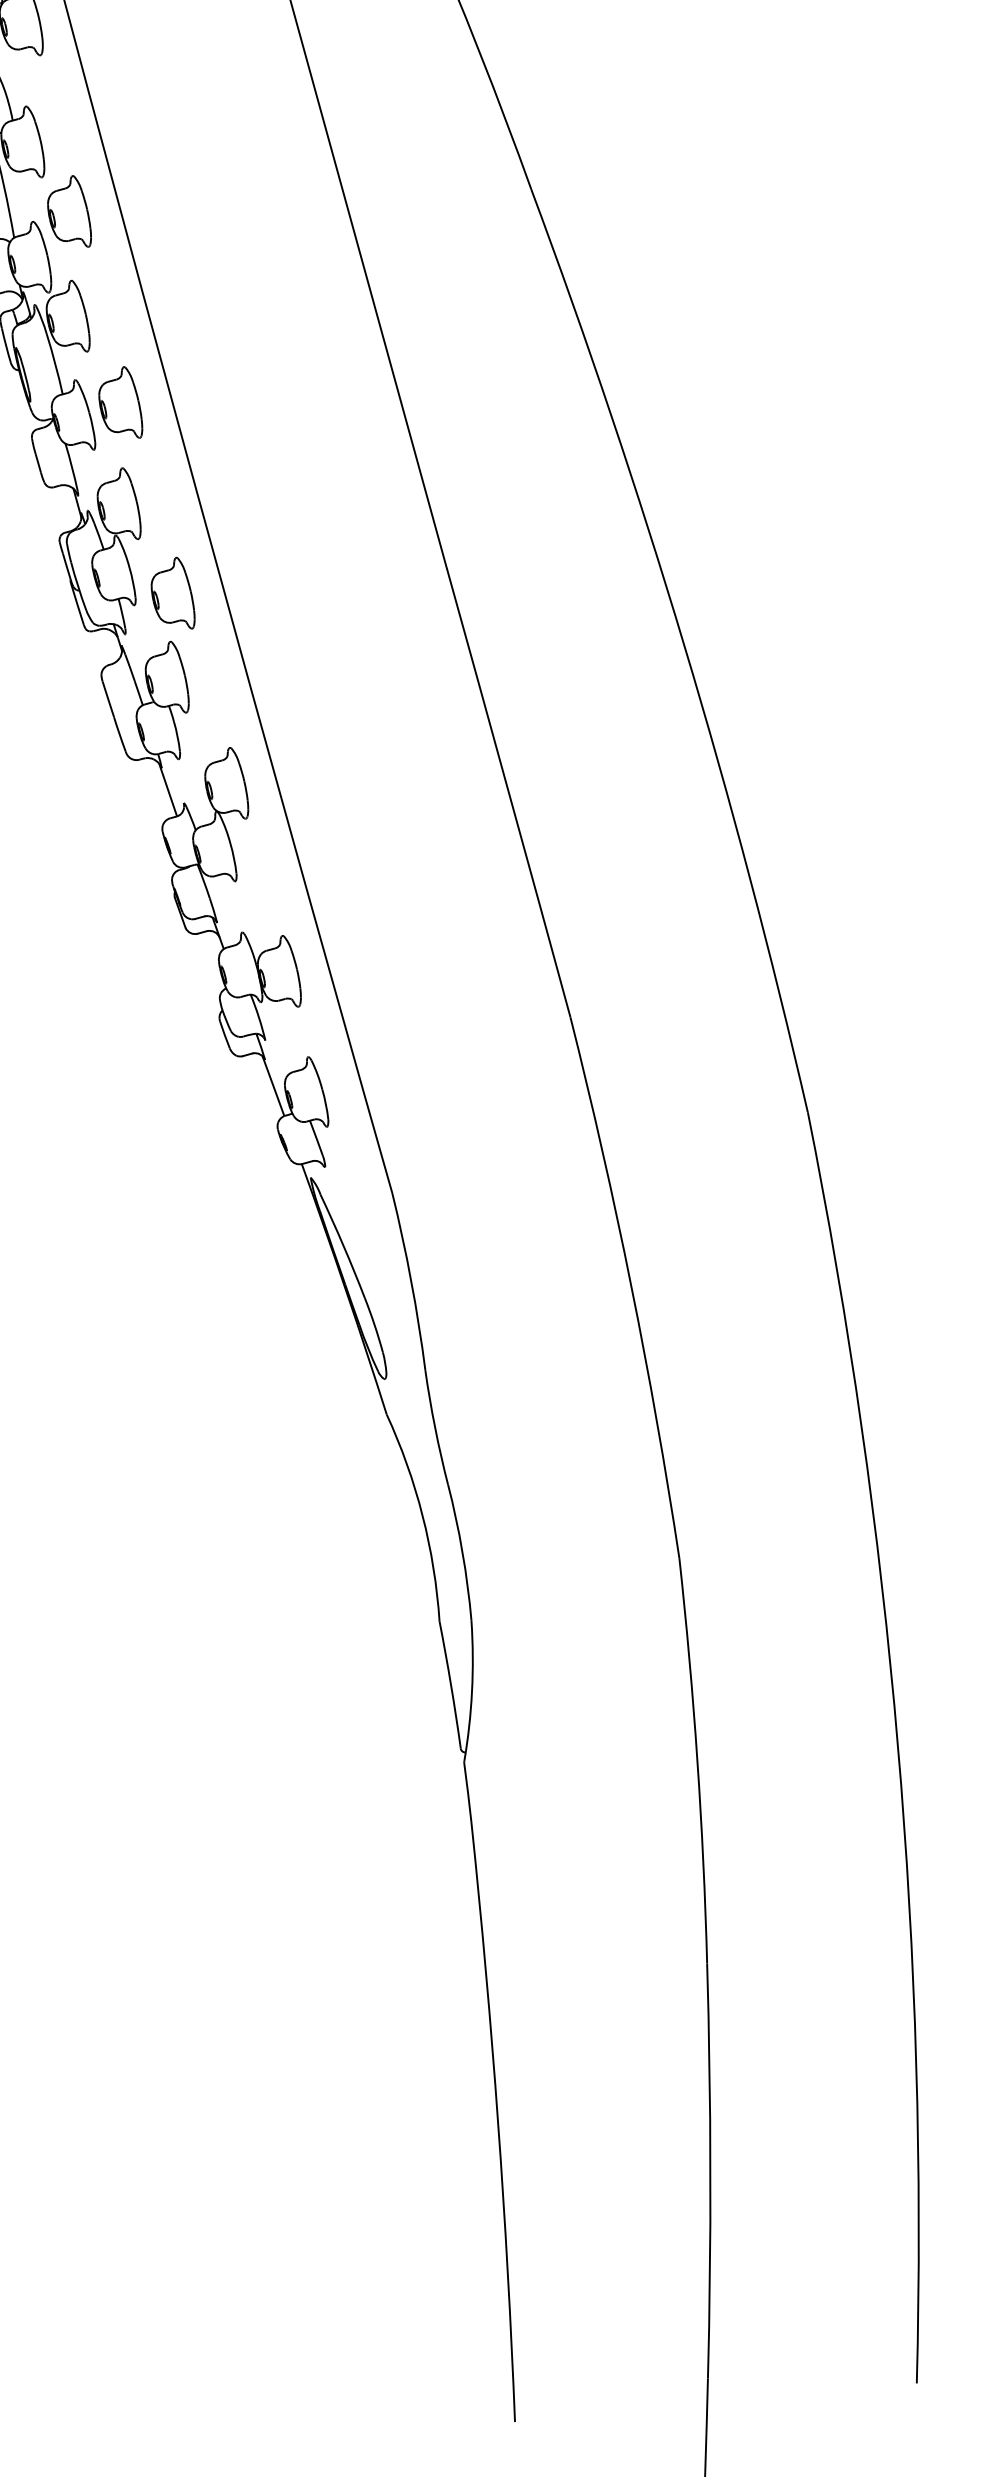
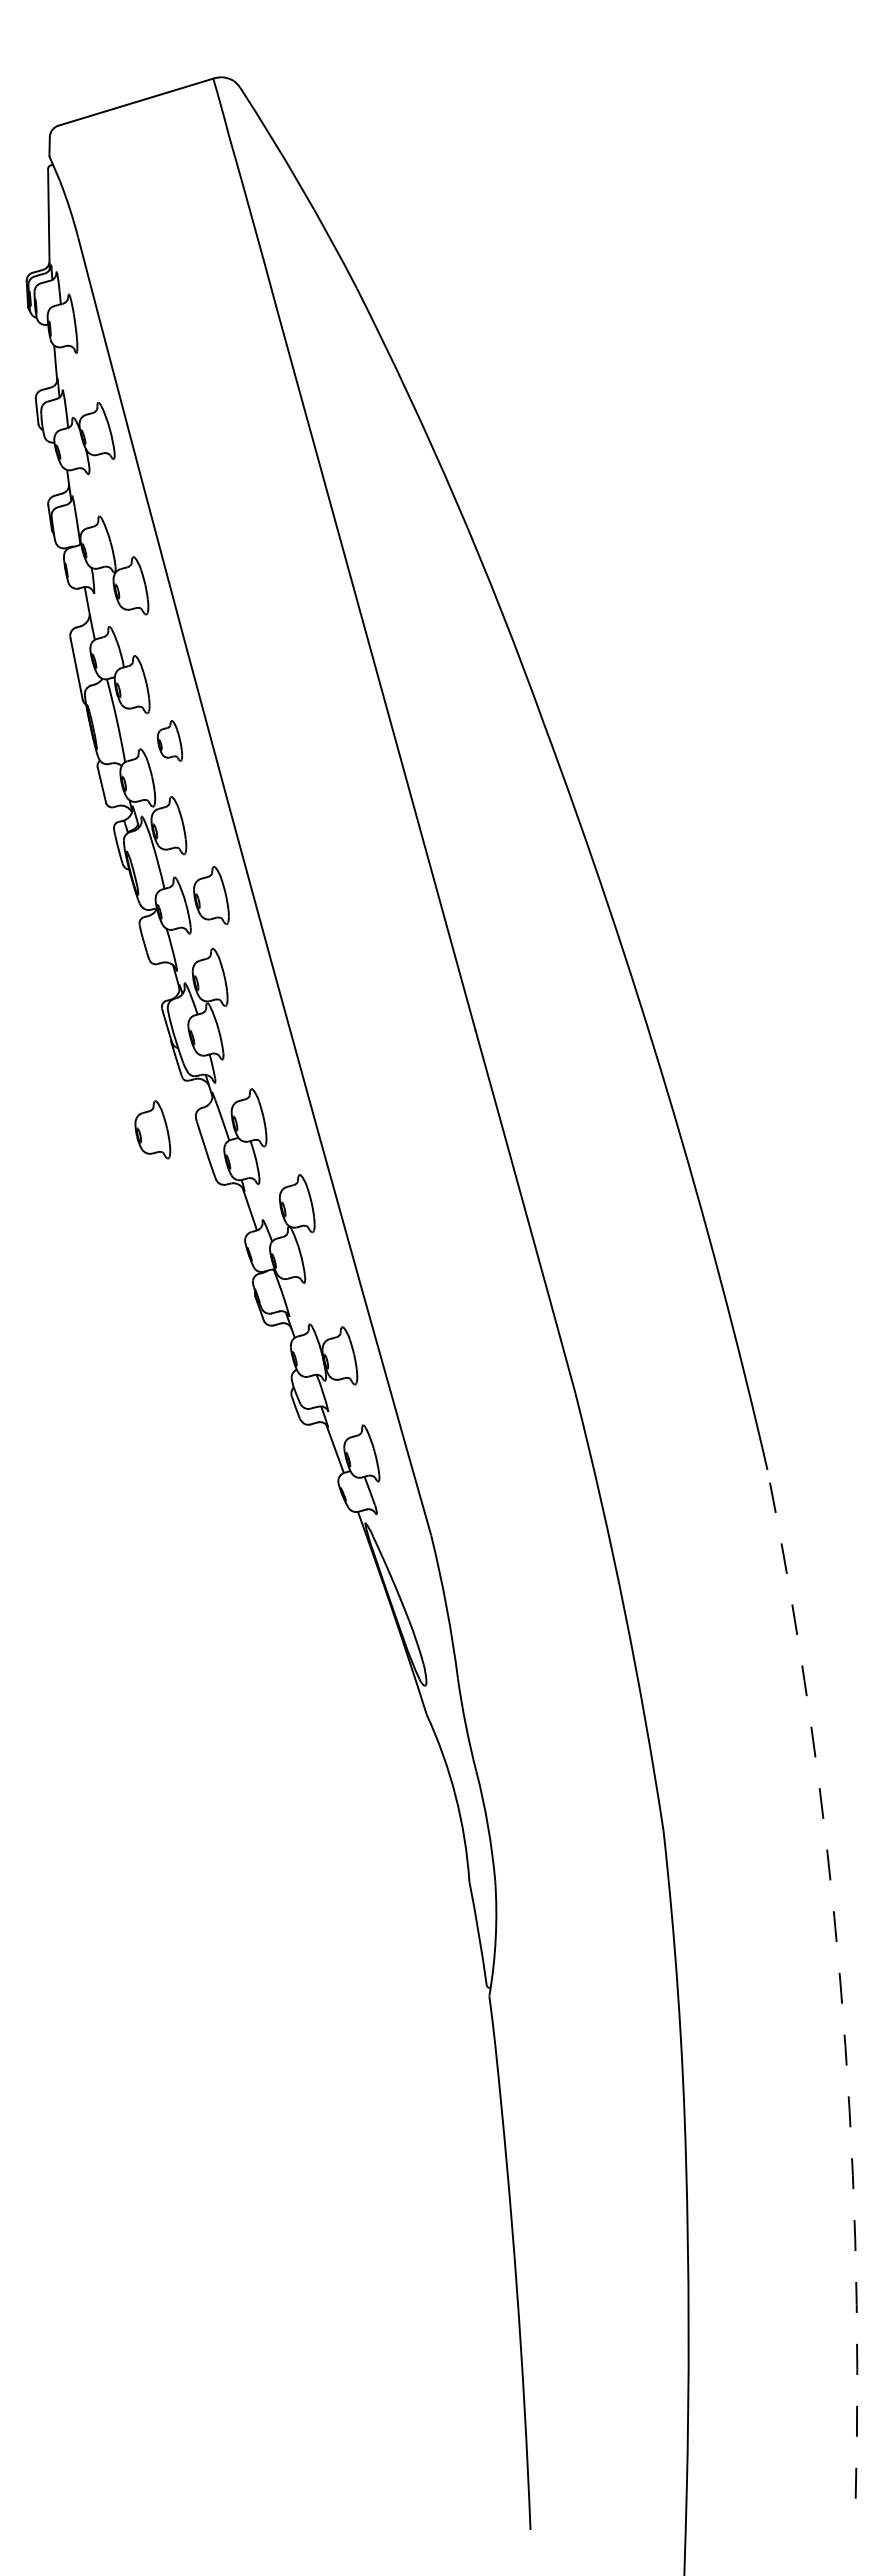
part: (68, 210) -> (169, 740), size x0.7
part: (172, 592) -> (152, 1129), moved
arc: (898, 1744) -> (840, 1981), solid -> dashed

